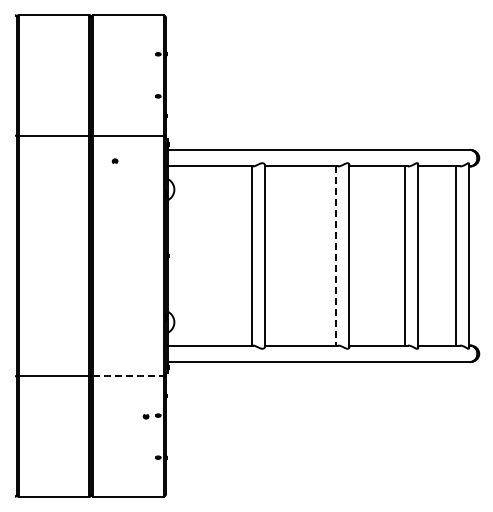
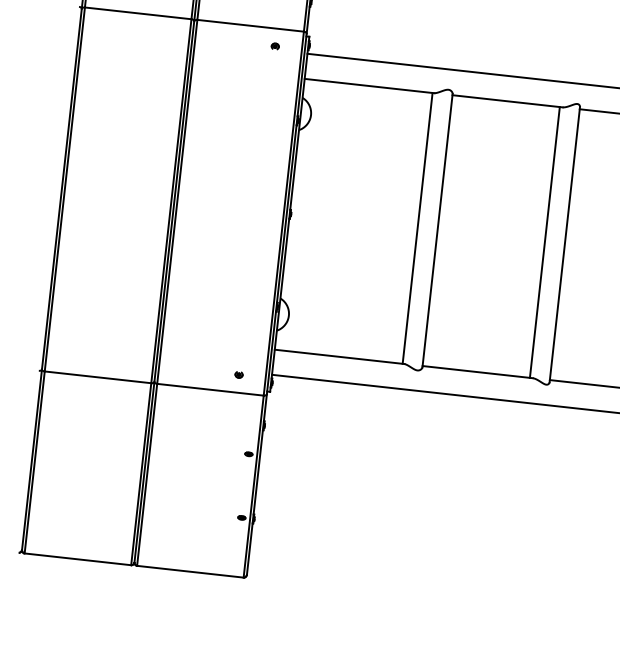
part: (114, 160) -> (274, 44), moved
line: (336, 256) -> (545, 243), dashed -> solid
line: (128, 376) -> (210, 390), dashed -> solid
part: (145, 416) -> (238, 374), moved

